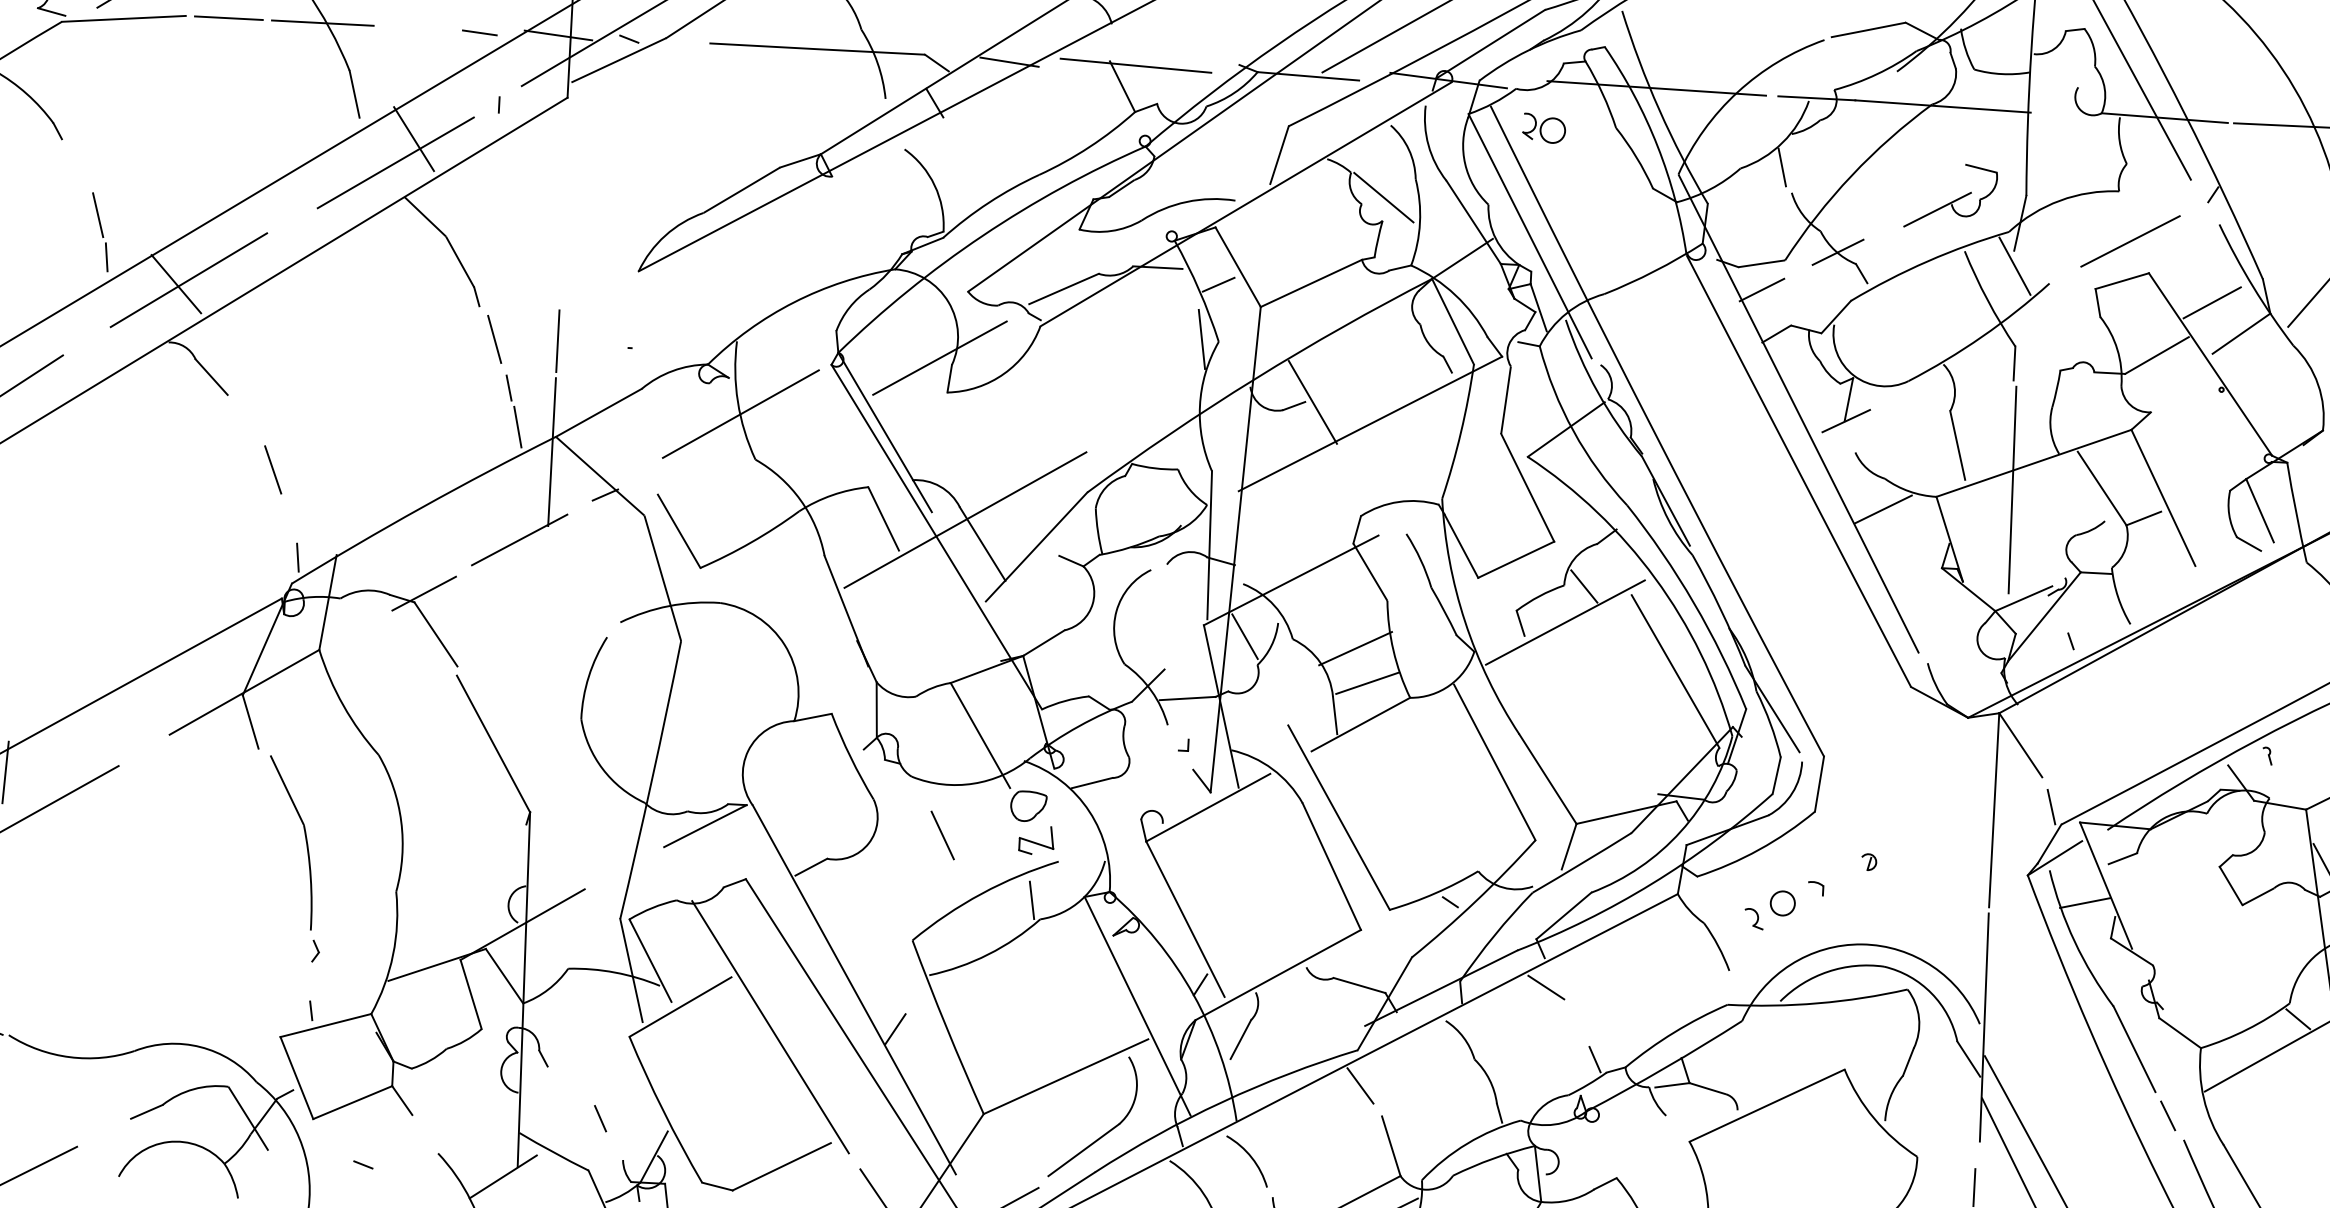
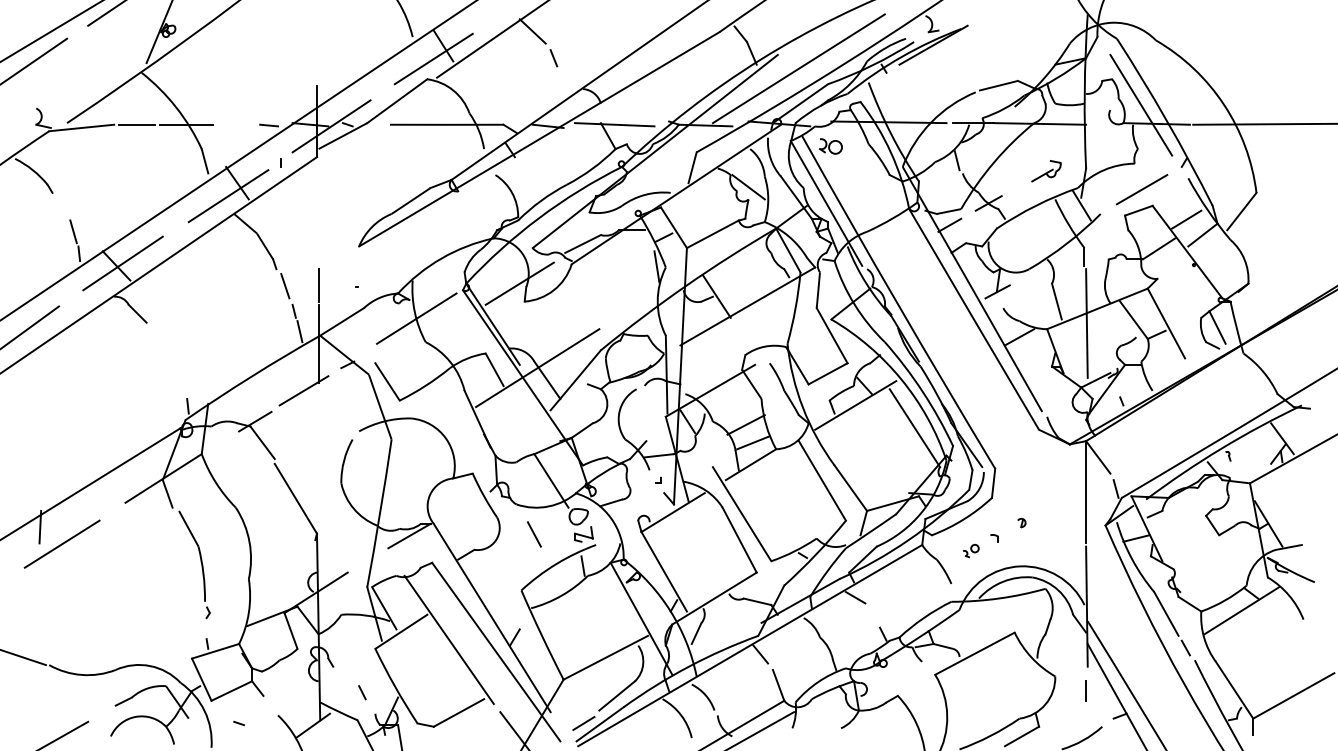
part: (1950, 197) -> (1046, 171), size x0.6
line: (273, 469) -> (172, 360), removed
part: (1768, 909) -> (970, 550), size x0.6

